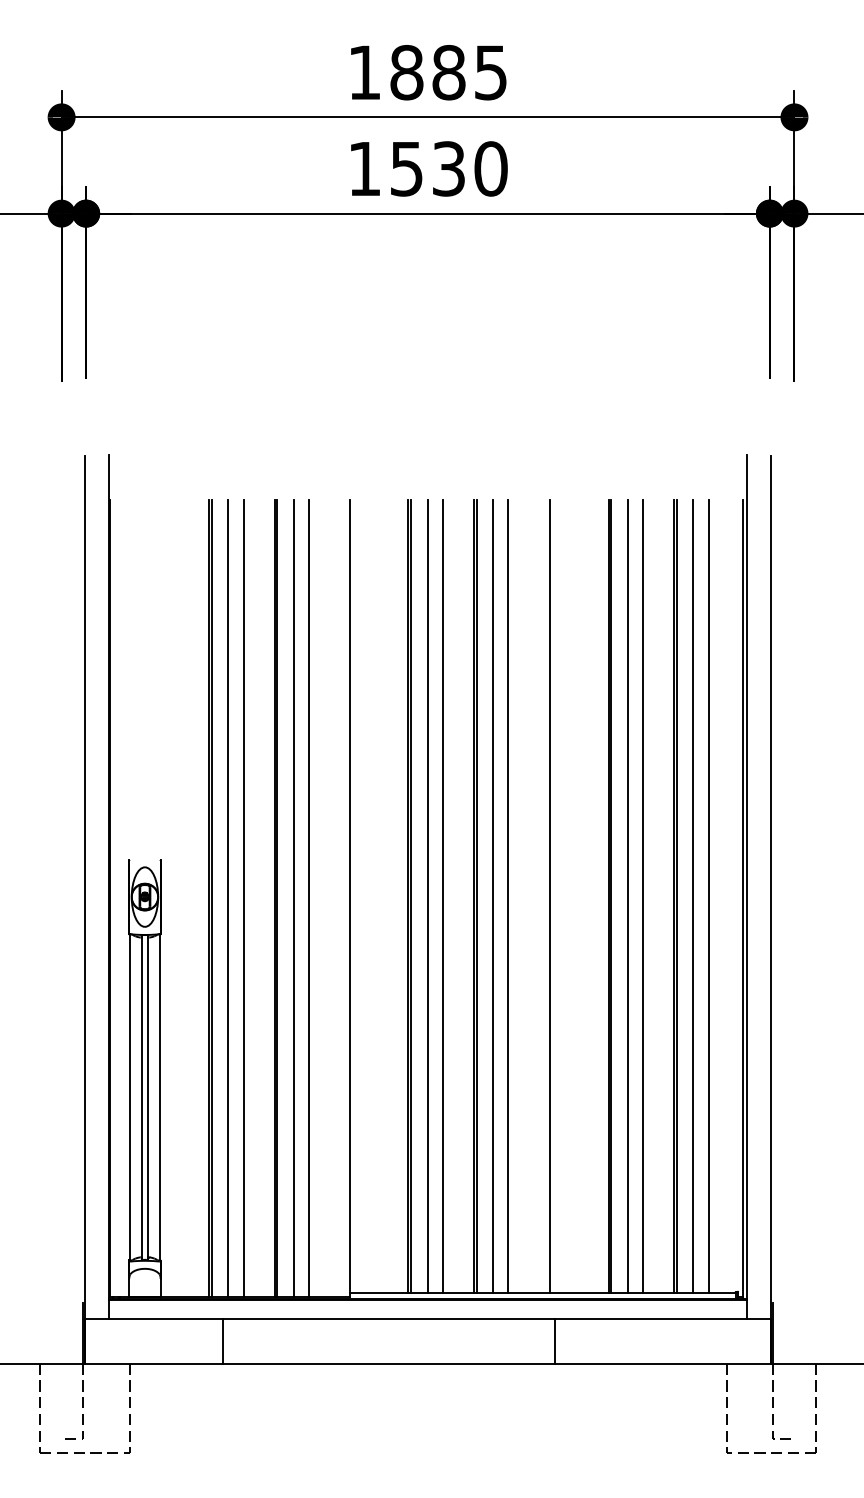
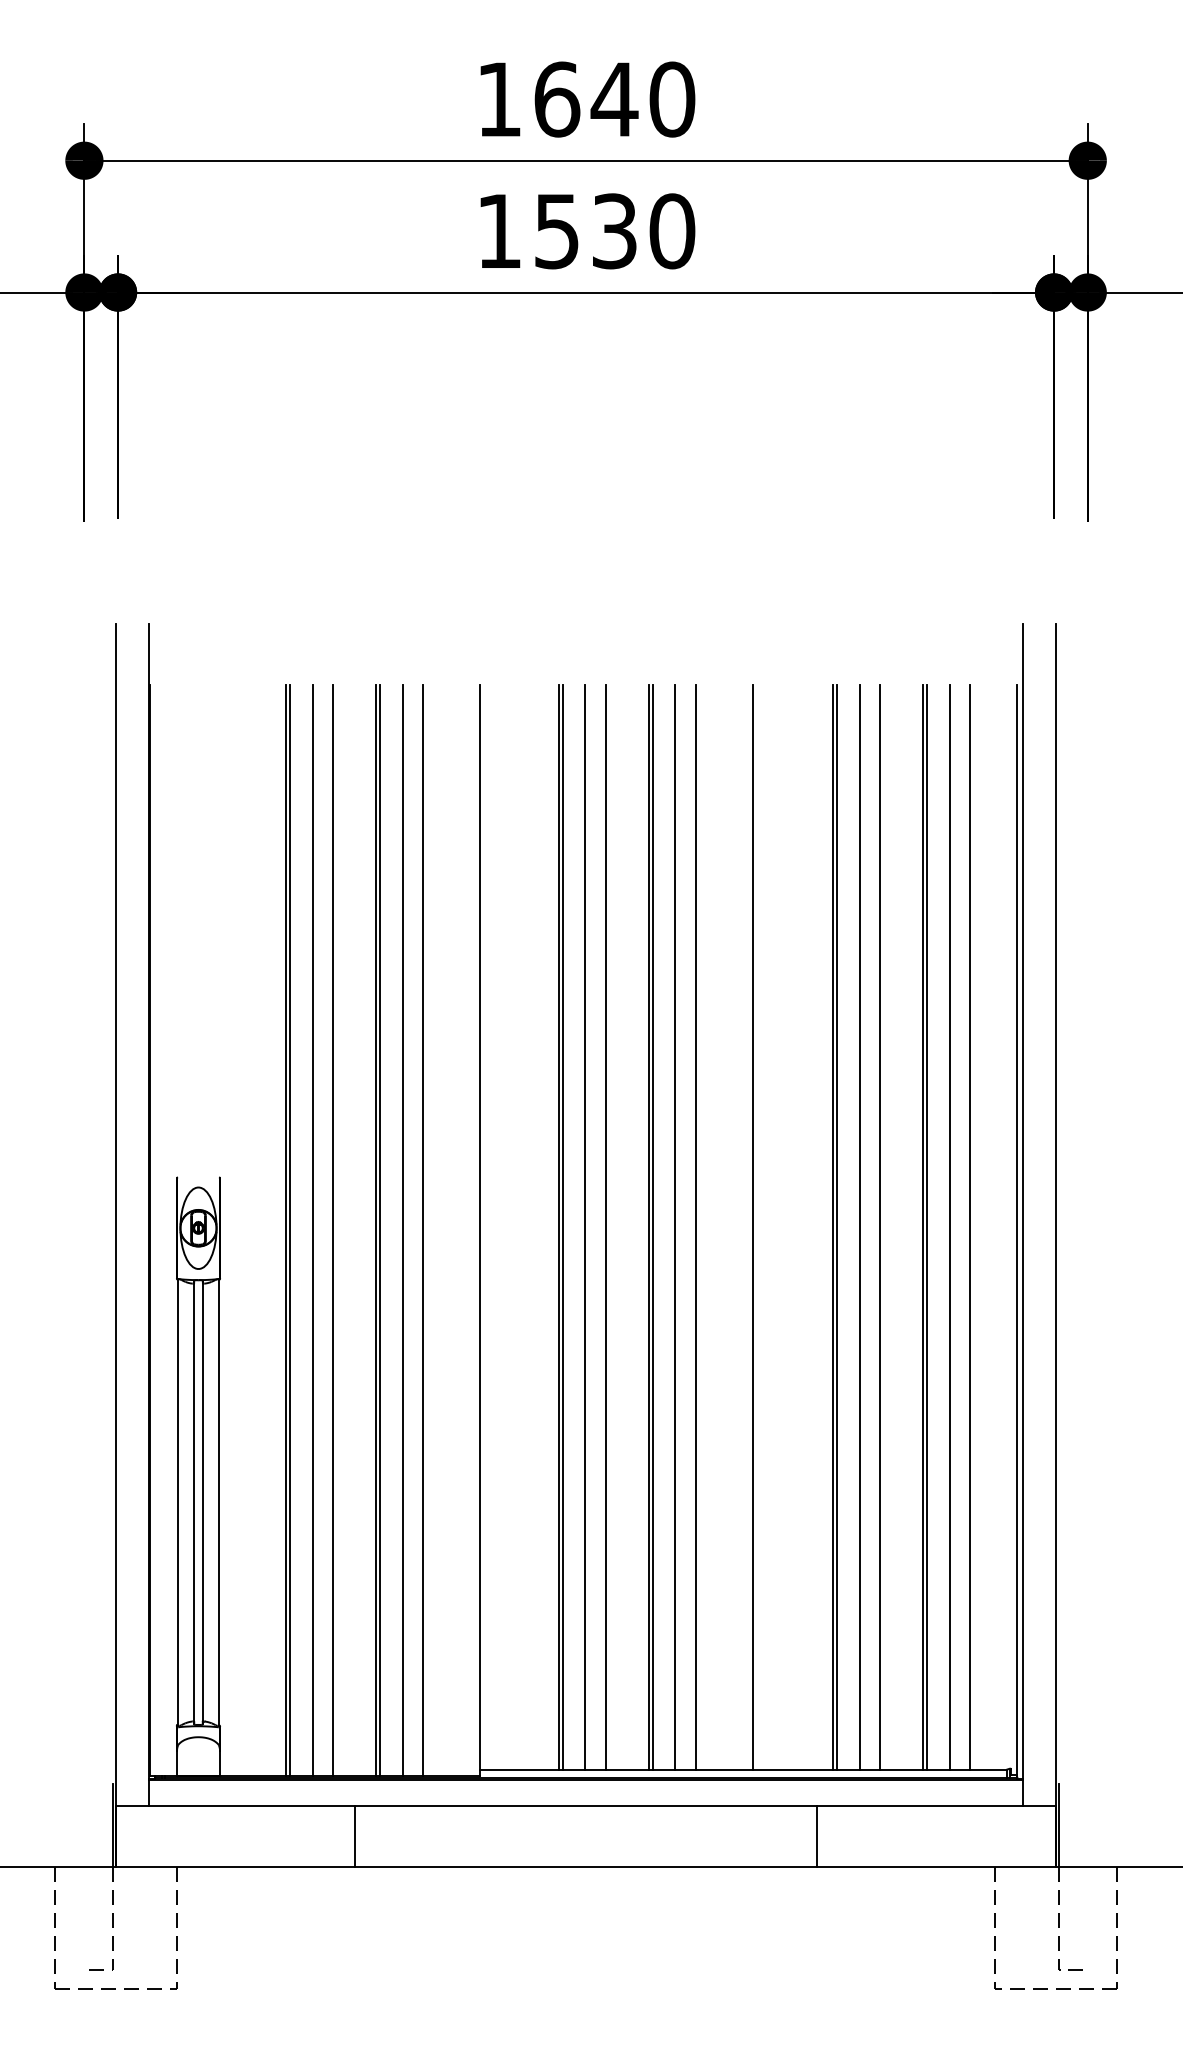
text: (448, 72) -> (614, 99), 1885 -> 1640
line: (223, 1341) -> (354, 1836), moved
line: (554, 1341) -> (817, 1836), moved

